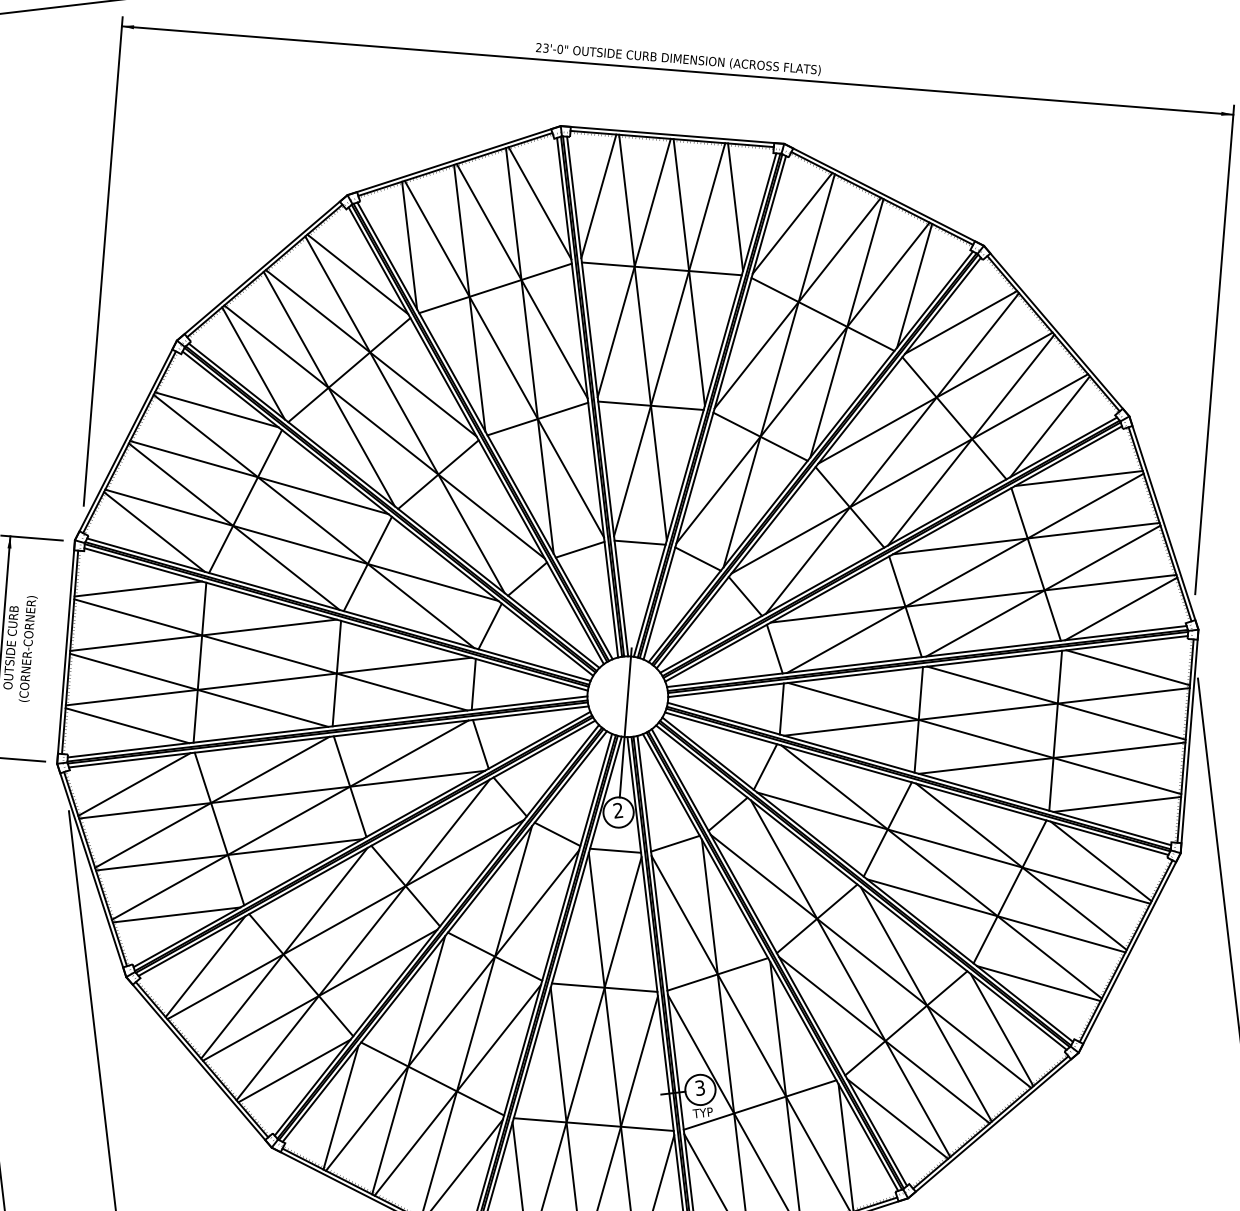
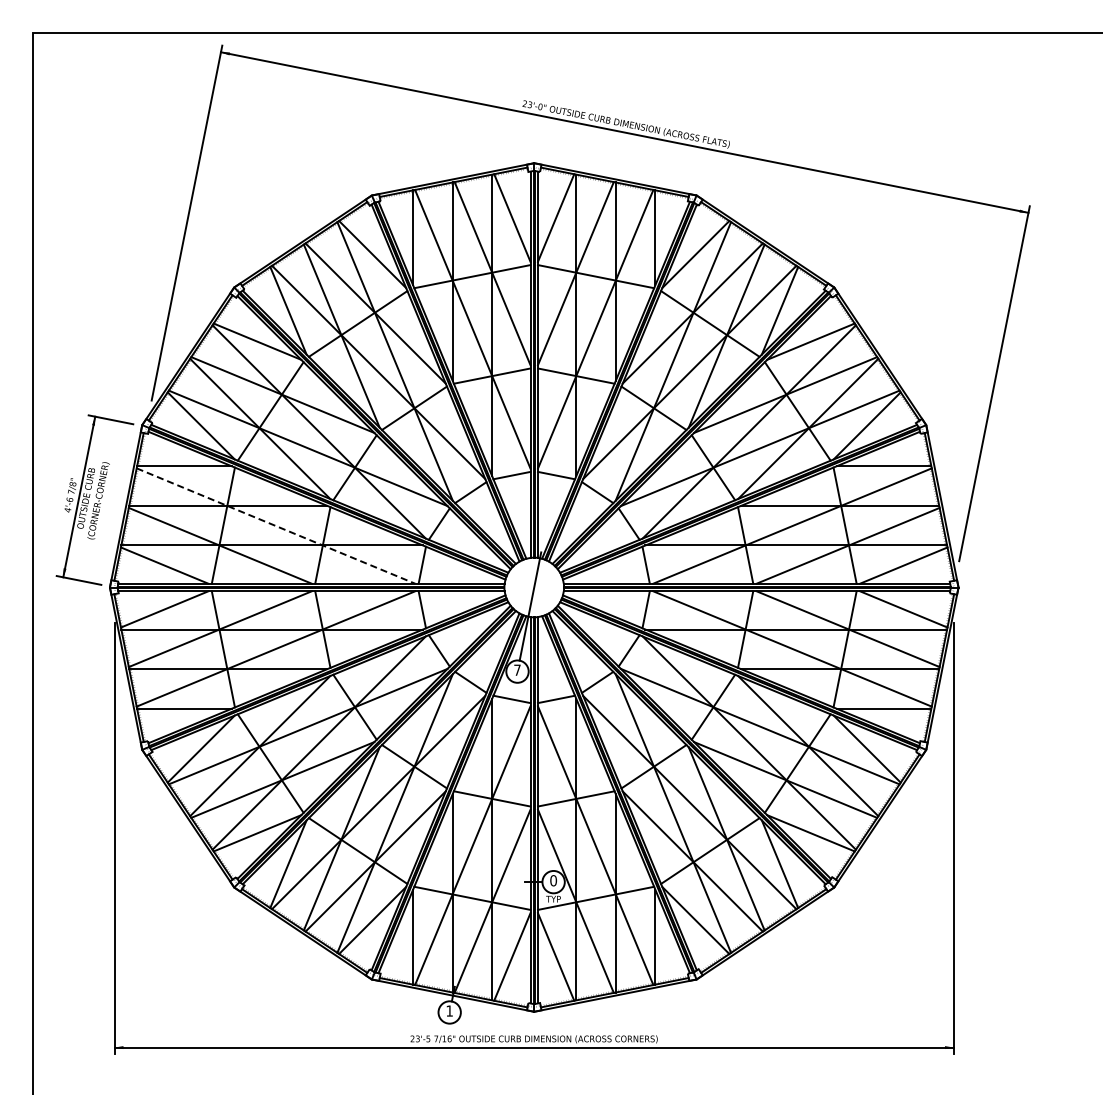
line: (271, 655) -> (276, 526), solid -> dashed
text: (618, 809) -> (517, 669), 2 -> 7
text: (700, 1087) -> (553, 880), 3 -> 0

